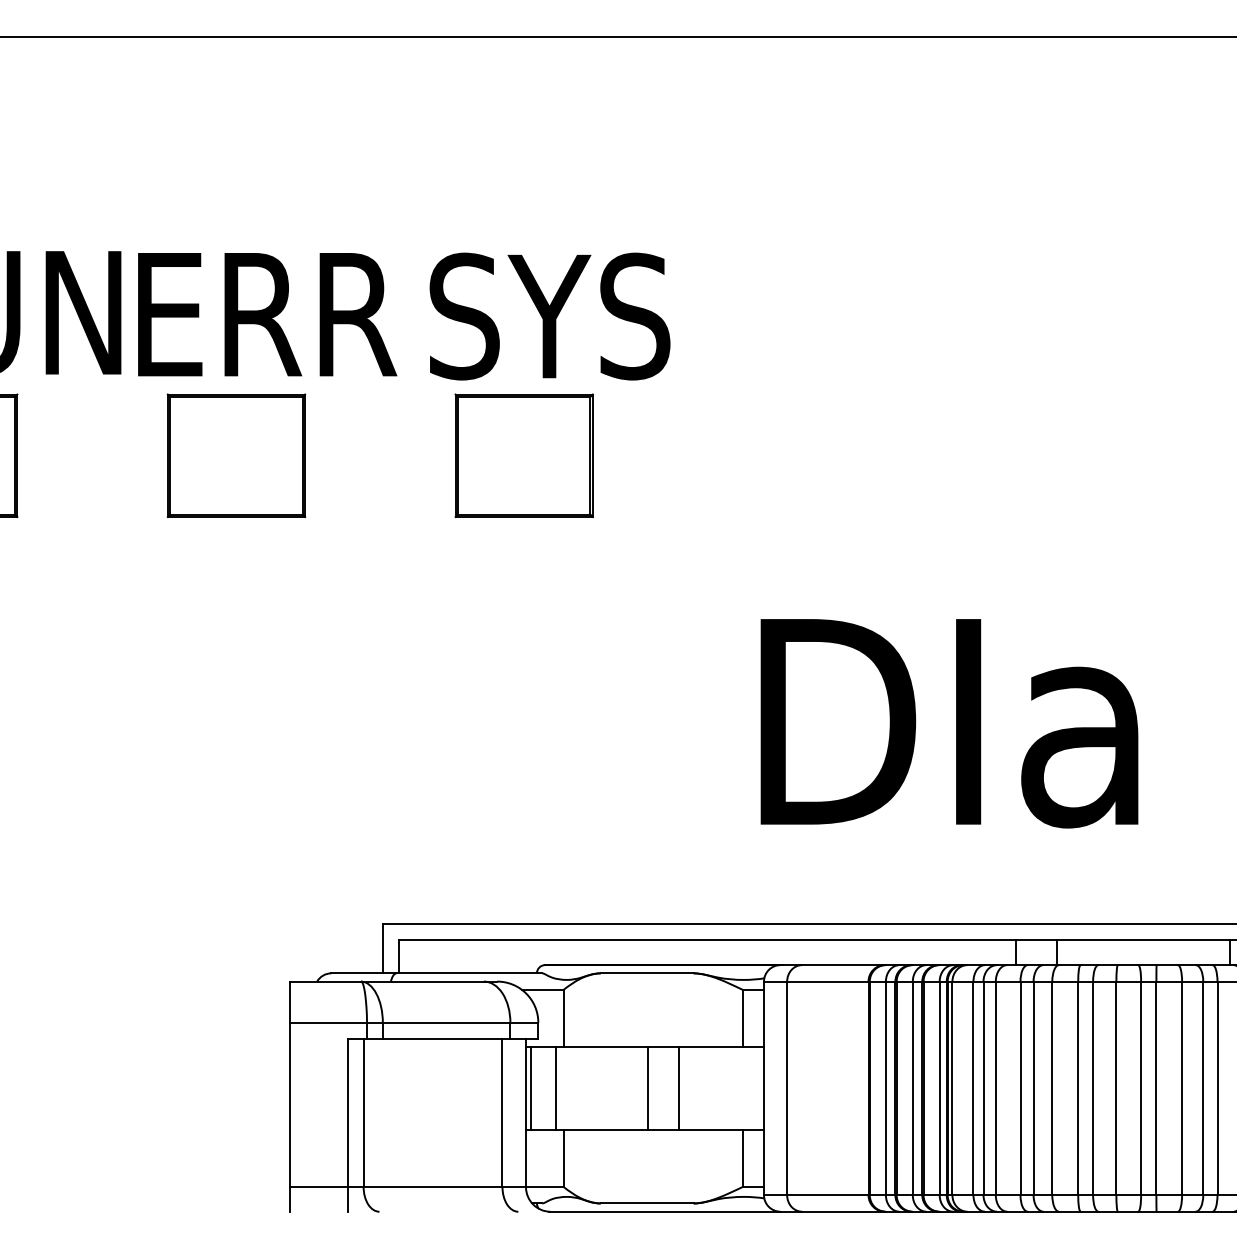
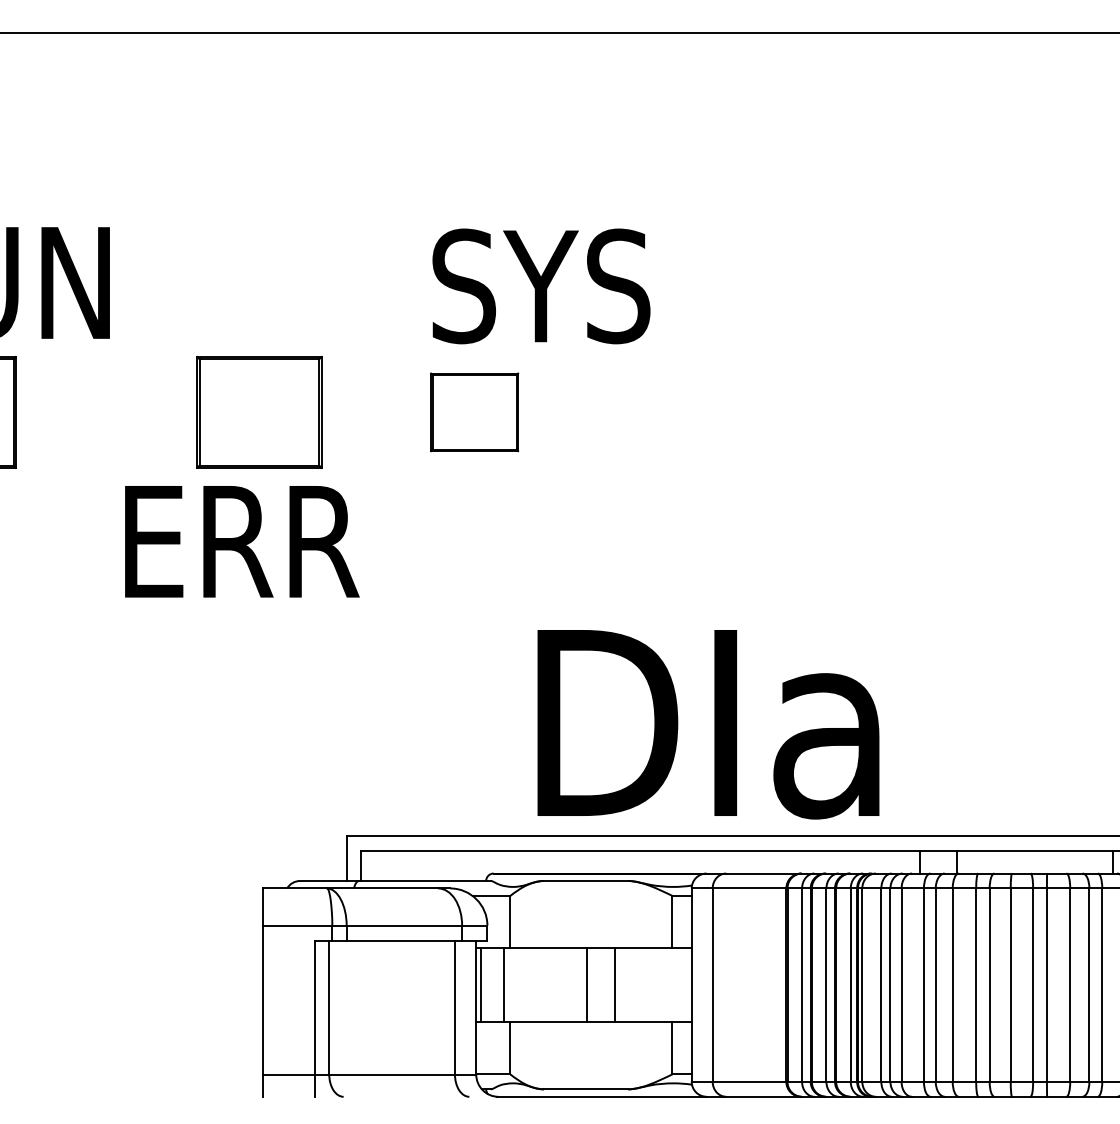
text: (267, 314) -> (242, 541), moved
text: (549, 316) -> (540, 286), moved
part: (236, 455) -> (259, 412), moved
part: (523, 455) -> (473, 412), size x0.7
text: (949, 723) -> (708, 724), moved

